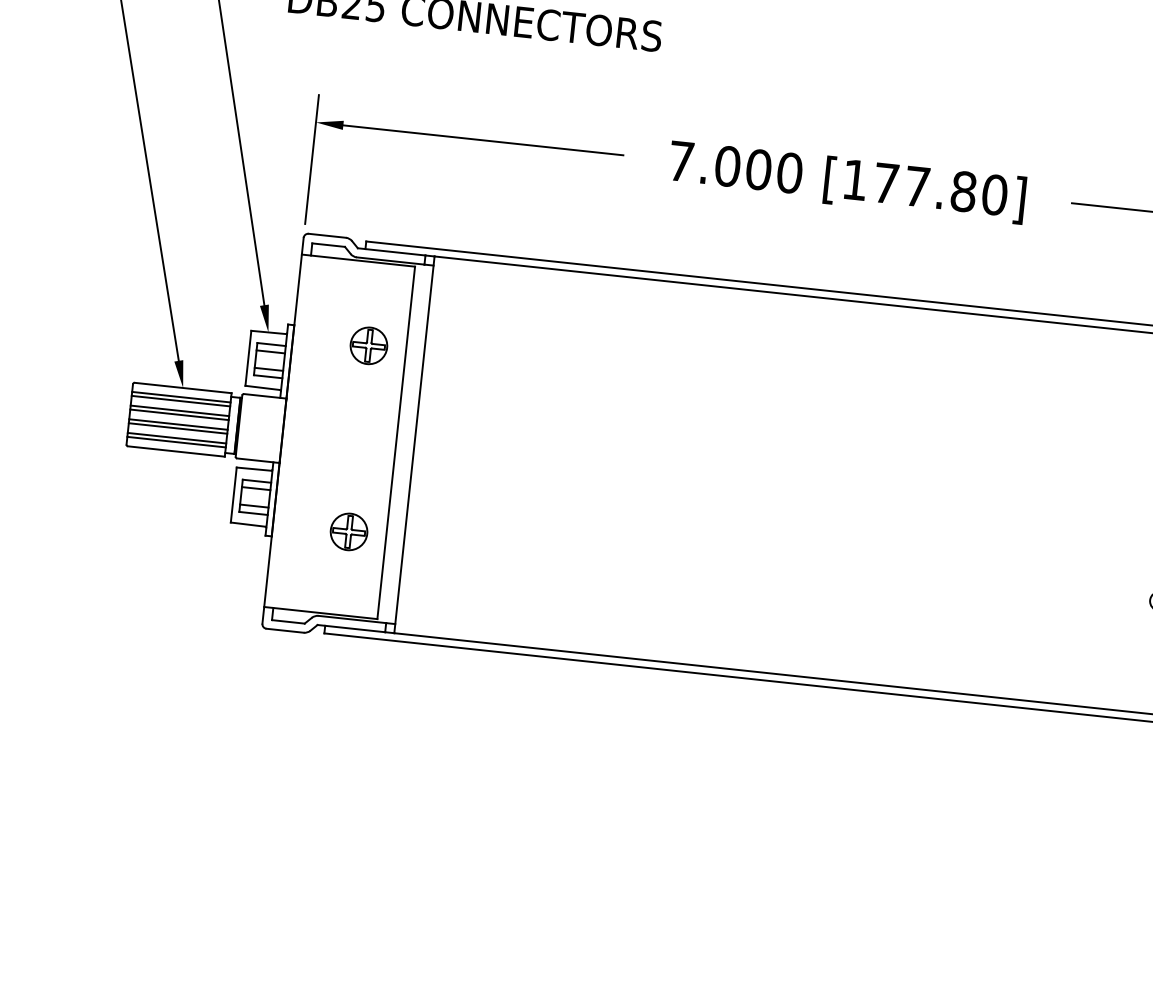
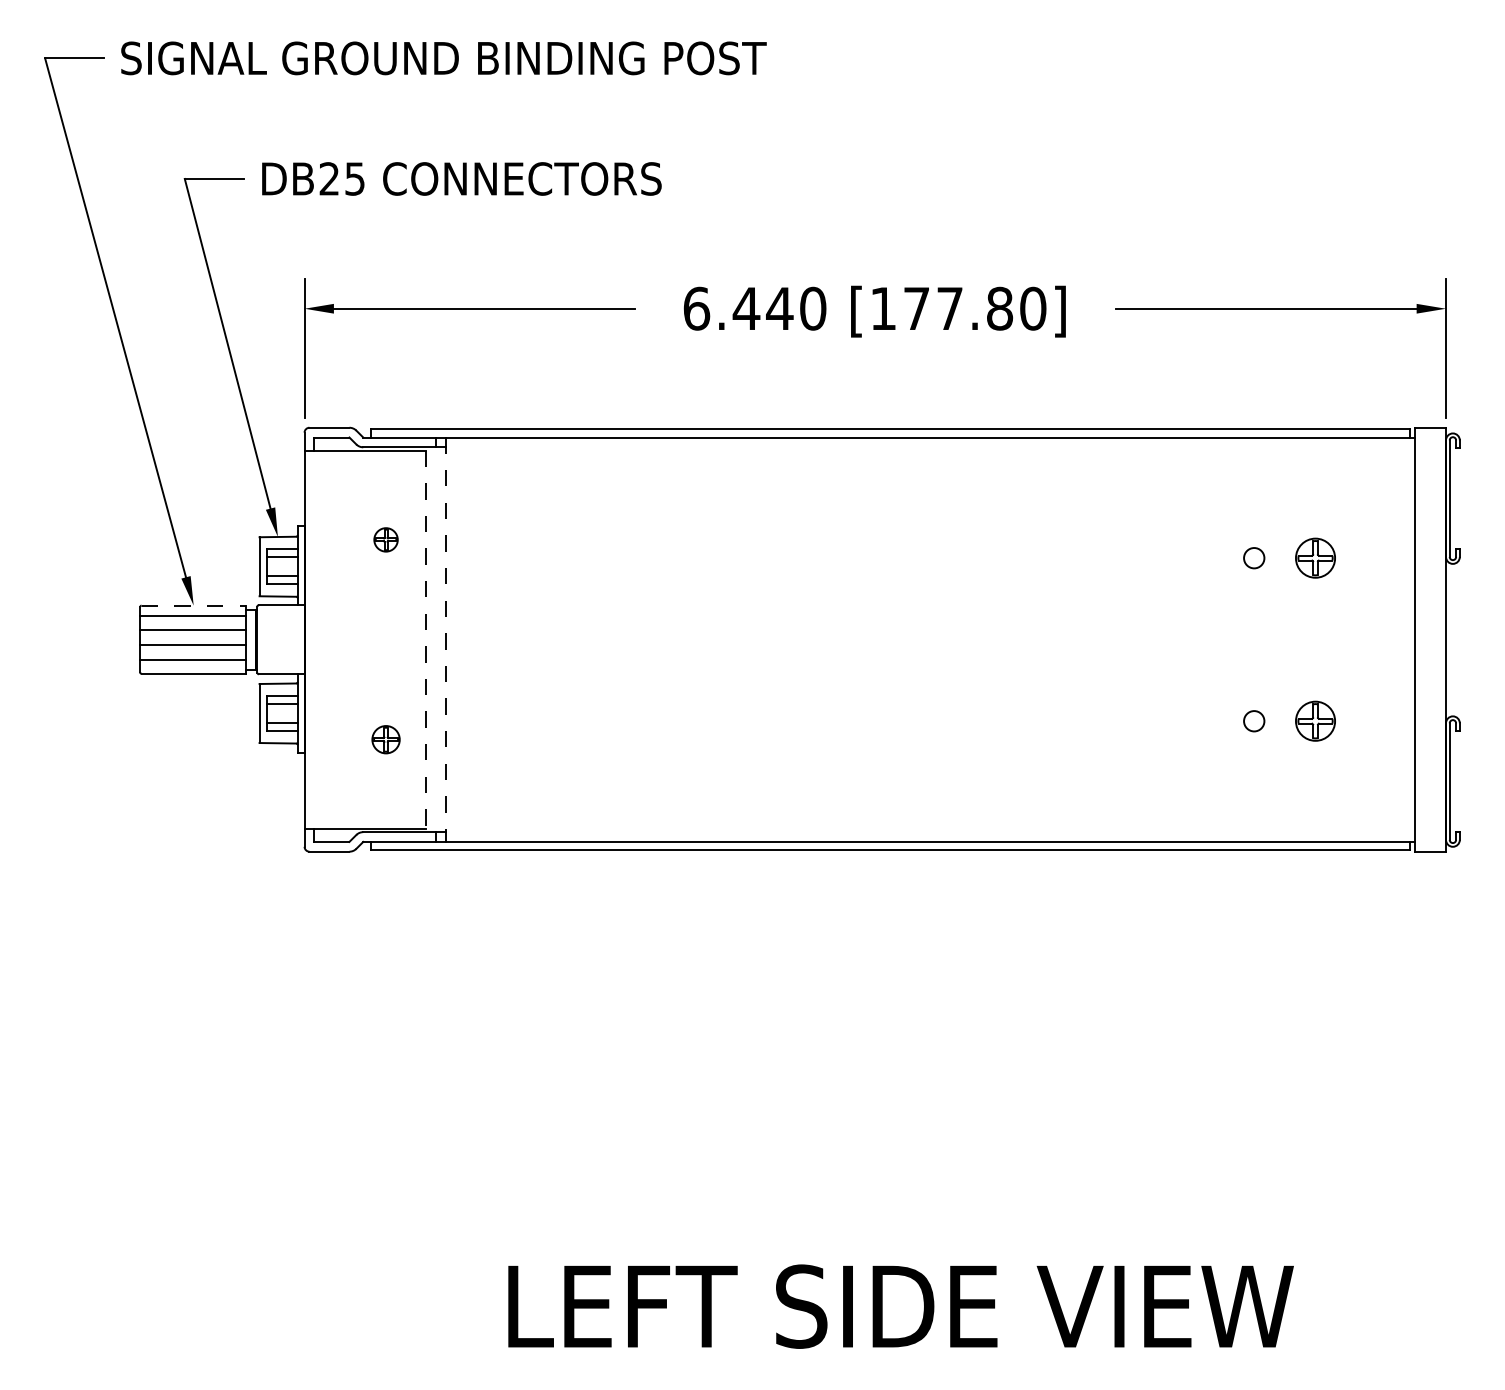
text: (720, 165) -> (738, 308), 7.000 -> 6.440
part: (368, 345) -> (385, 539), size x0.6
line: (183, 387) -> (194, 605), solid -> dashed
line: (180, 400) -> (192, 619), removed
line: (179, 414) -> (192, 634), removed
line: (177, 428) -> (192, 649), removed
line: (176, 441) -> (192, 663), removed
line: (396, 443) -> (426, 640), solid -> dashed
line: (414, 445) -> (445, 640), solid -> dashed
part: (348, 531) -> (385, 739), size x0.7

